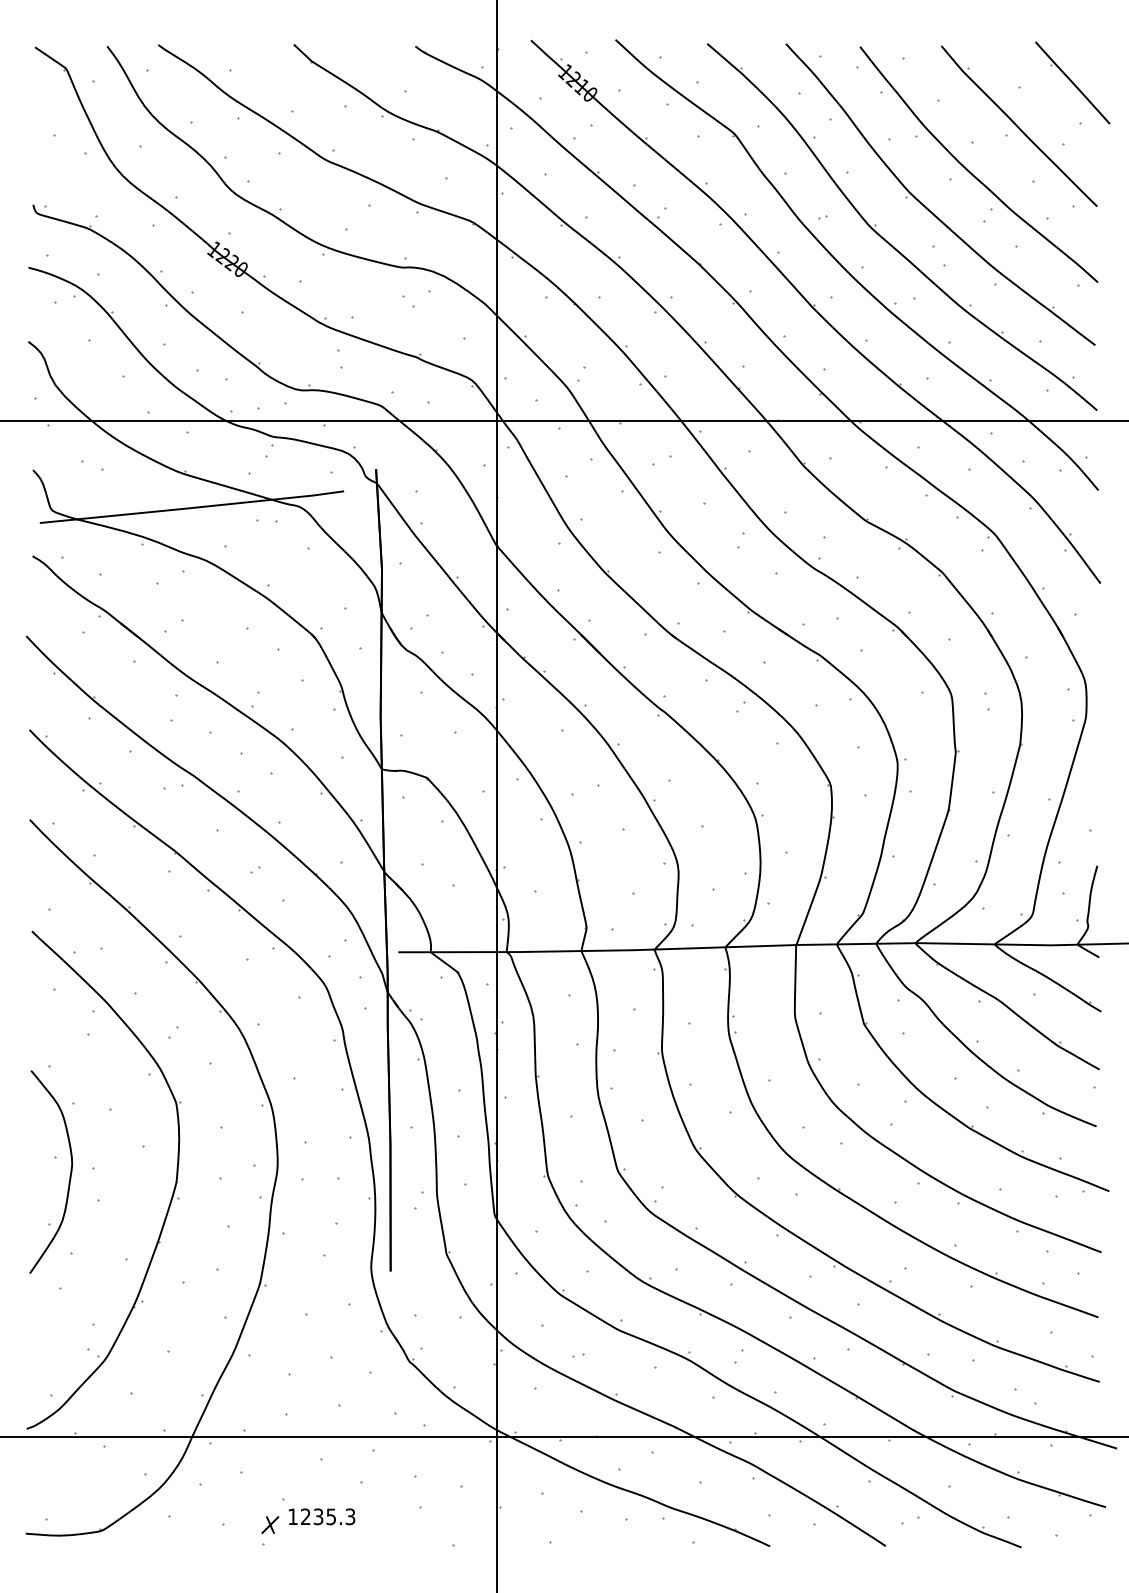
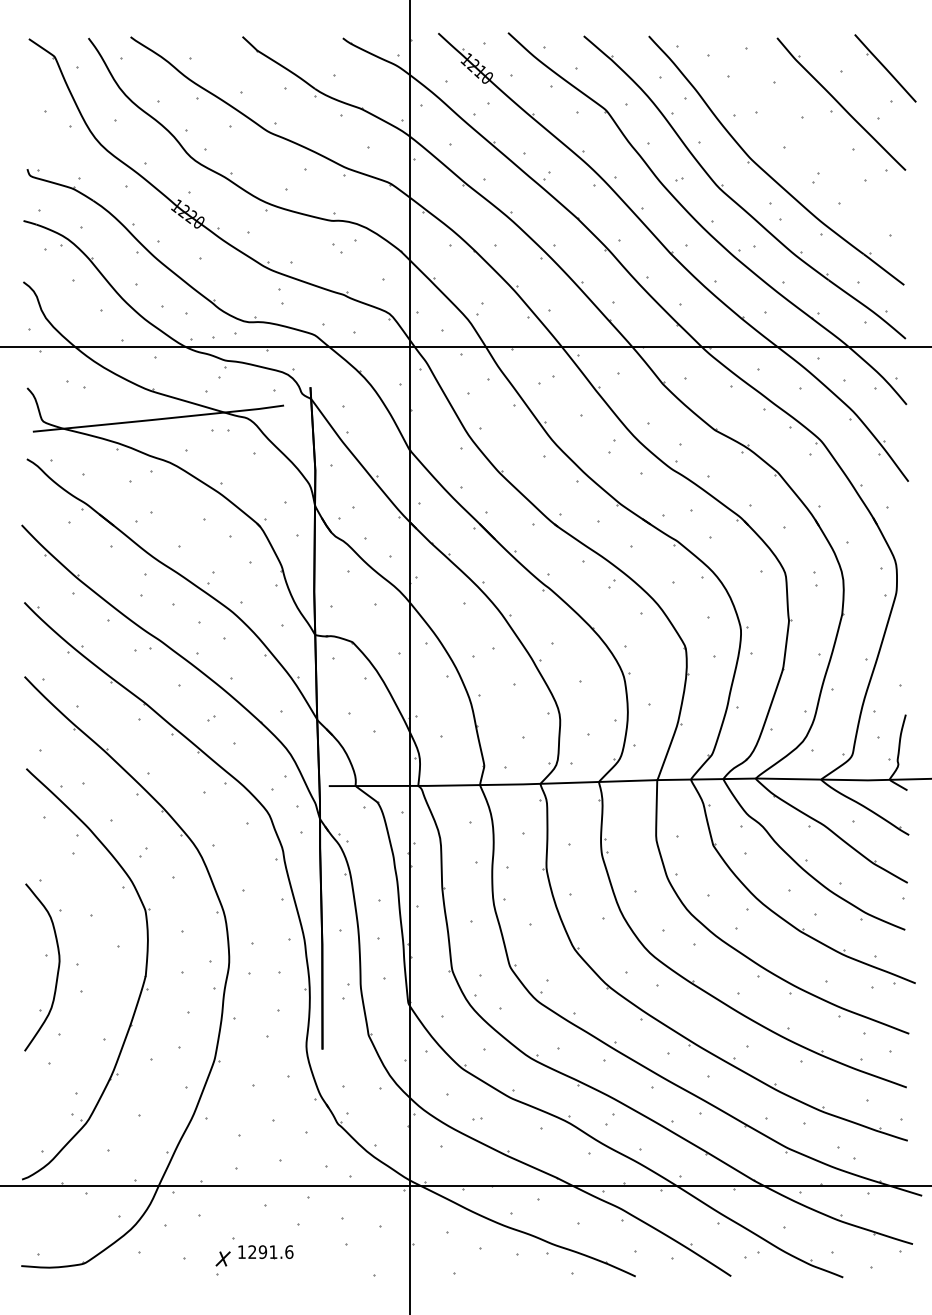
curve: (970, 171) -> (801, 141), removed
text: (334, 1516) -> (276, 1251), 1235.3 -> 1291.6

